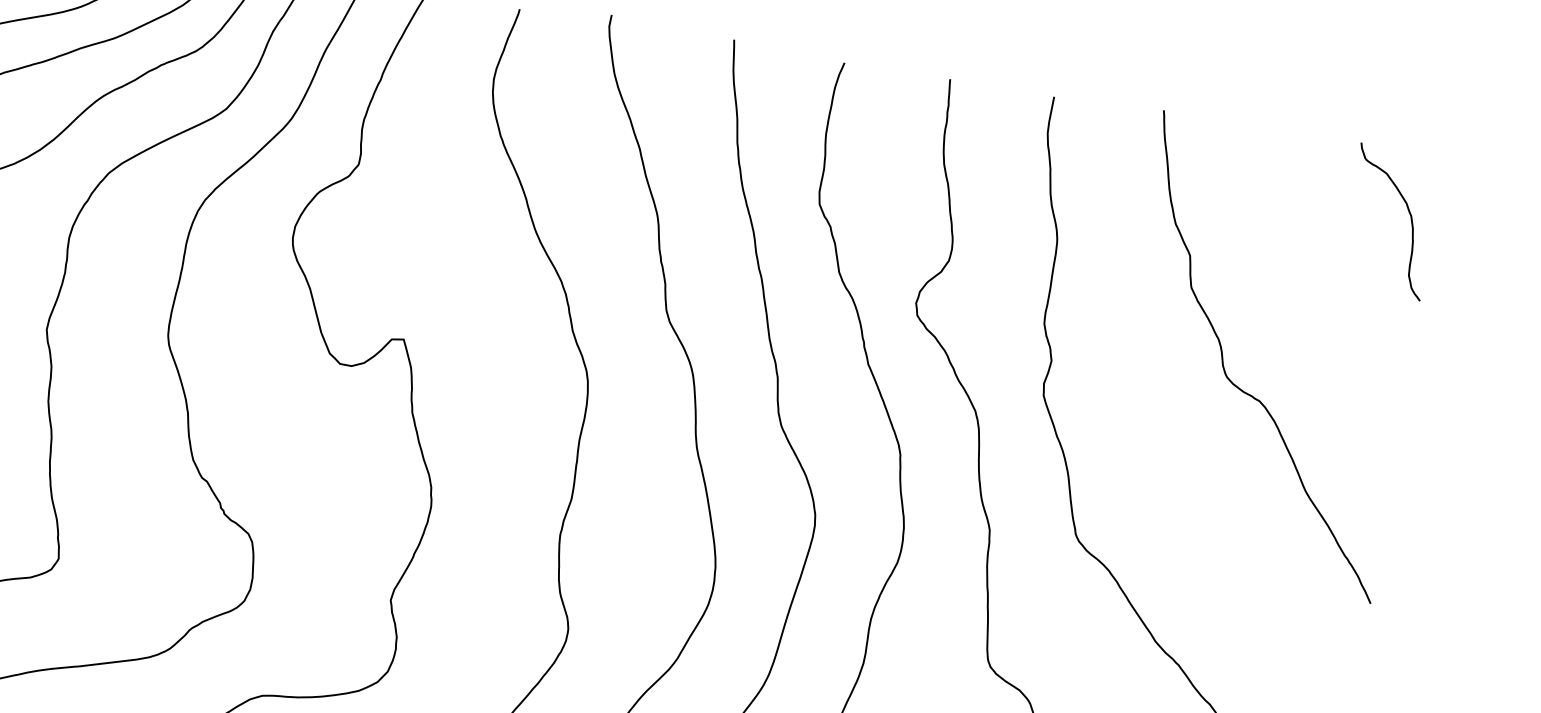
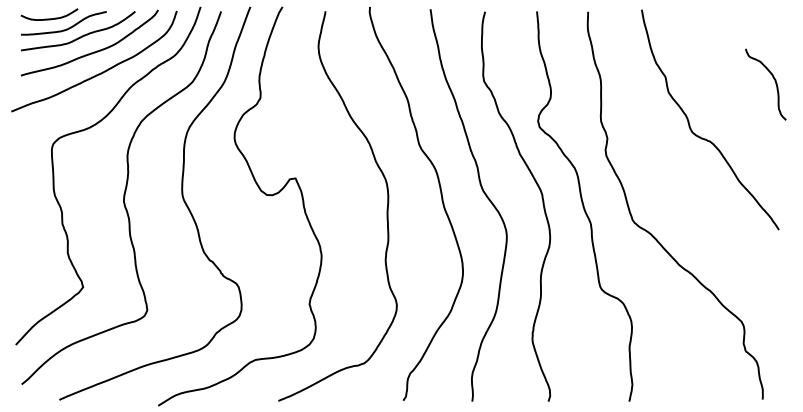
curve: (1407, 214) -> (773, 79), moved

